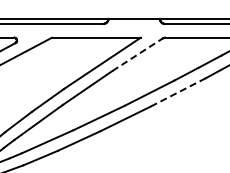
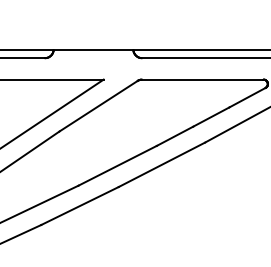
line: (137, 54) -> (98, 105), dashed -> solid
line: (177, 92) -> (160, 164), dashed -> solid

